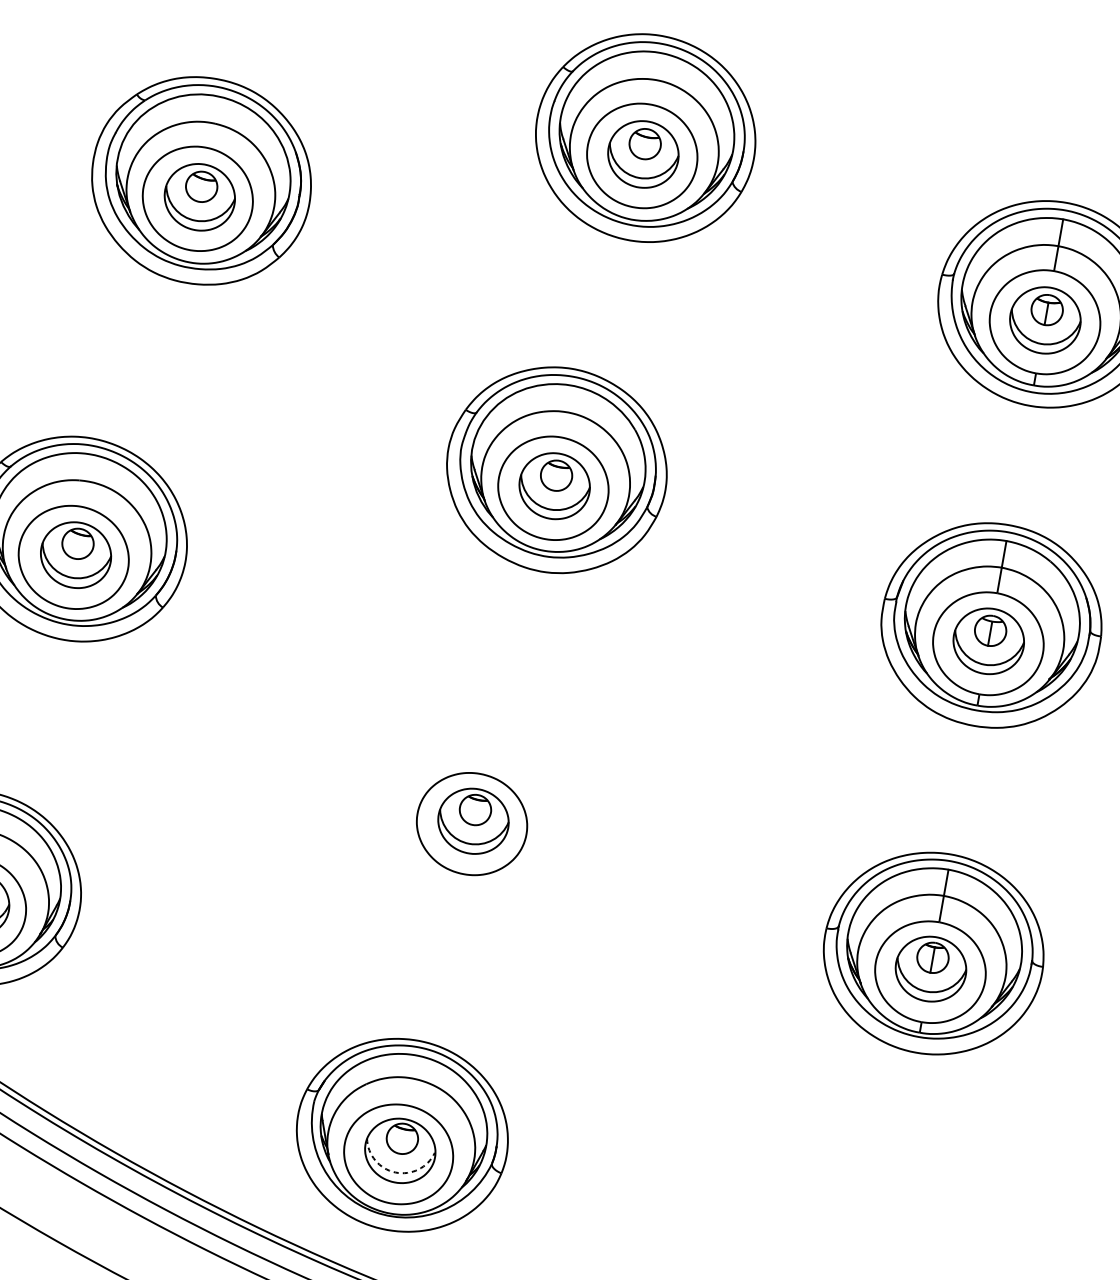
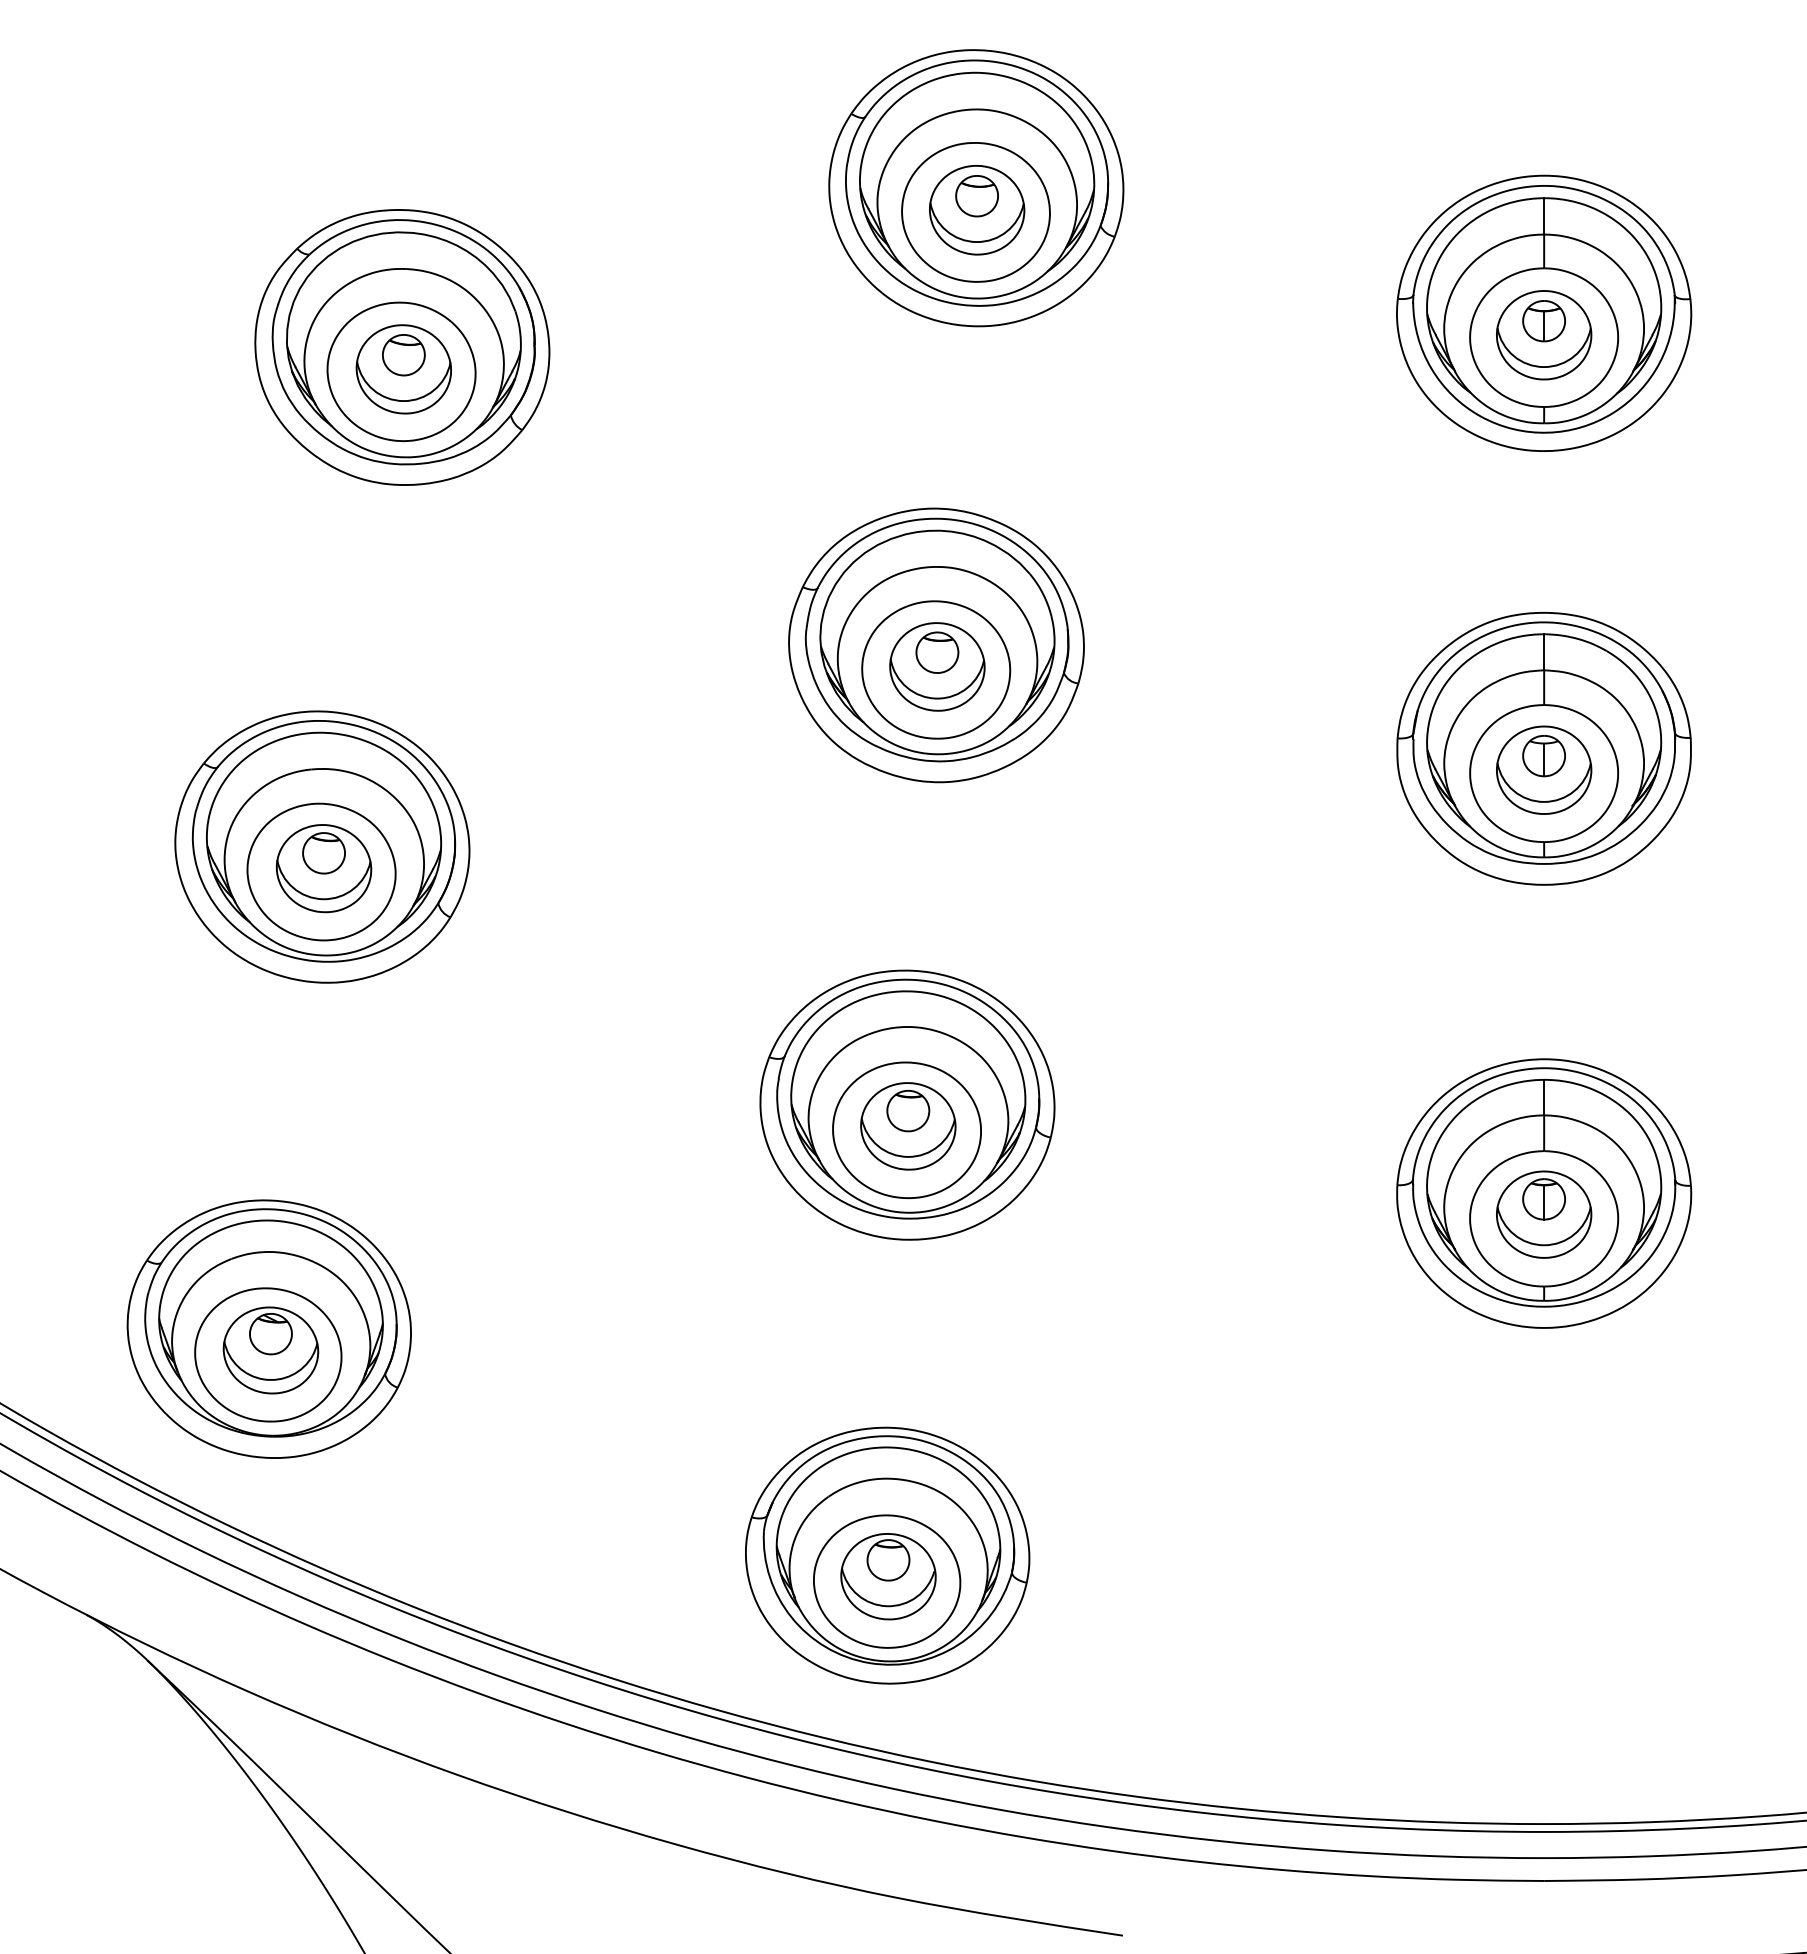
part: (475, 805) -> (907, 1104), added
arc: (395, 1172) -> (887, 1606), dashed -> solid

